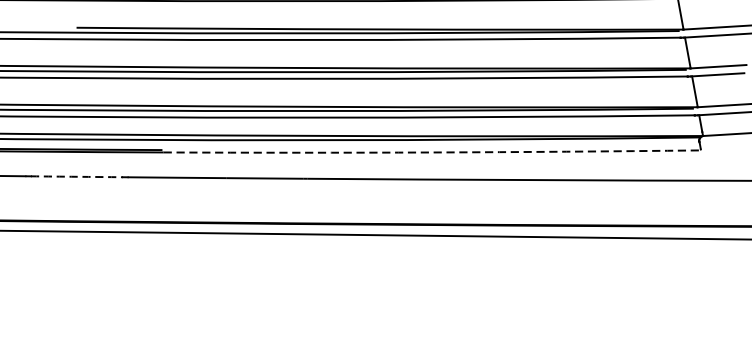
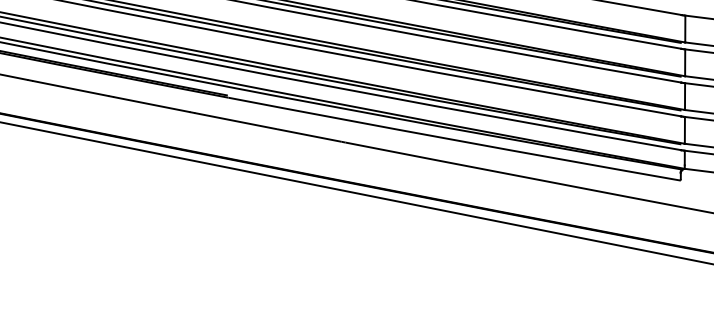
arc: (432, 152) -> (454, 140), dashed -> solid
arc: (76, 176) -> (151, 104), dashed -> solid

